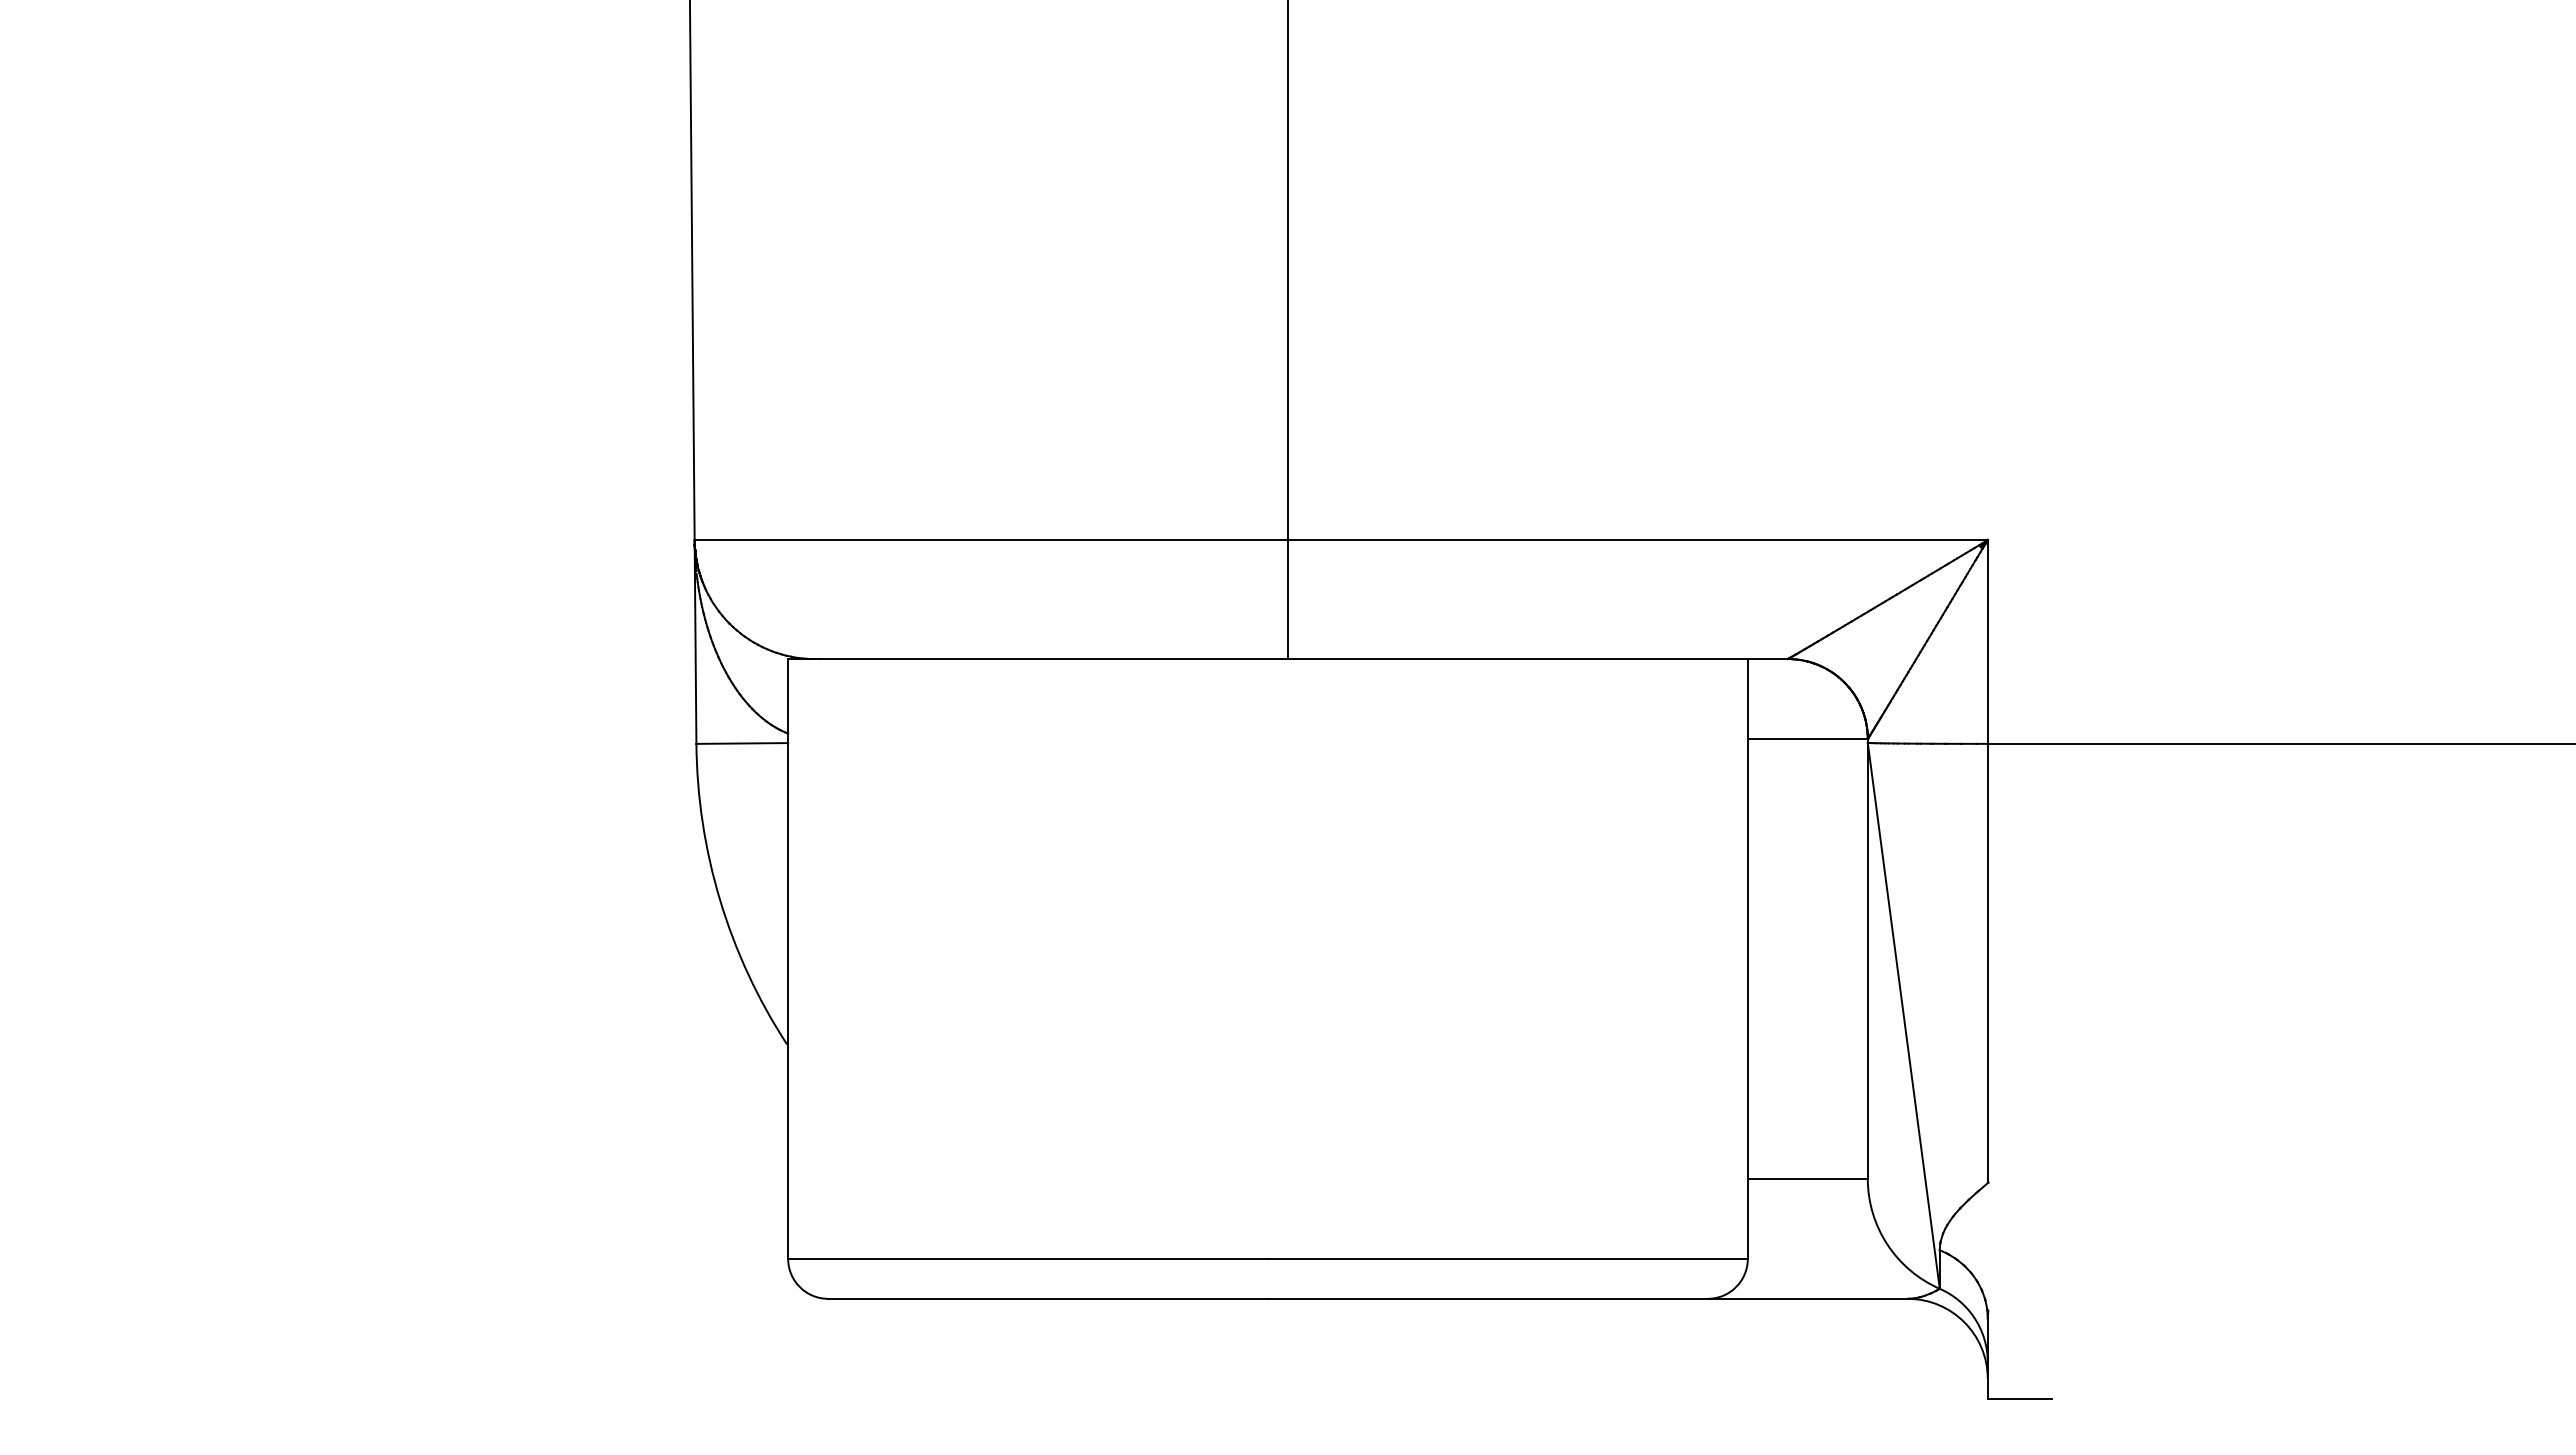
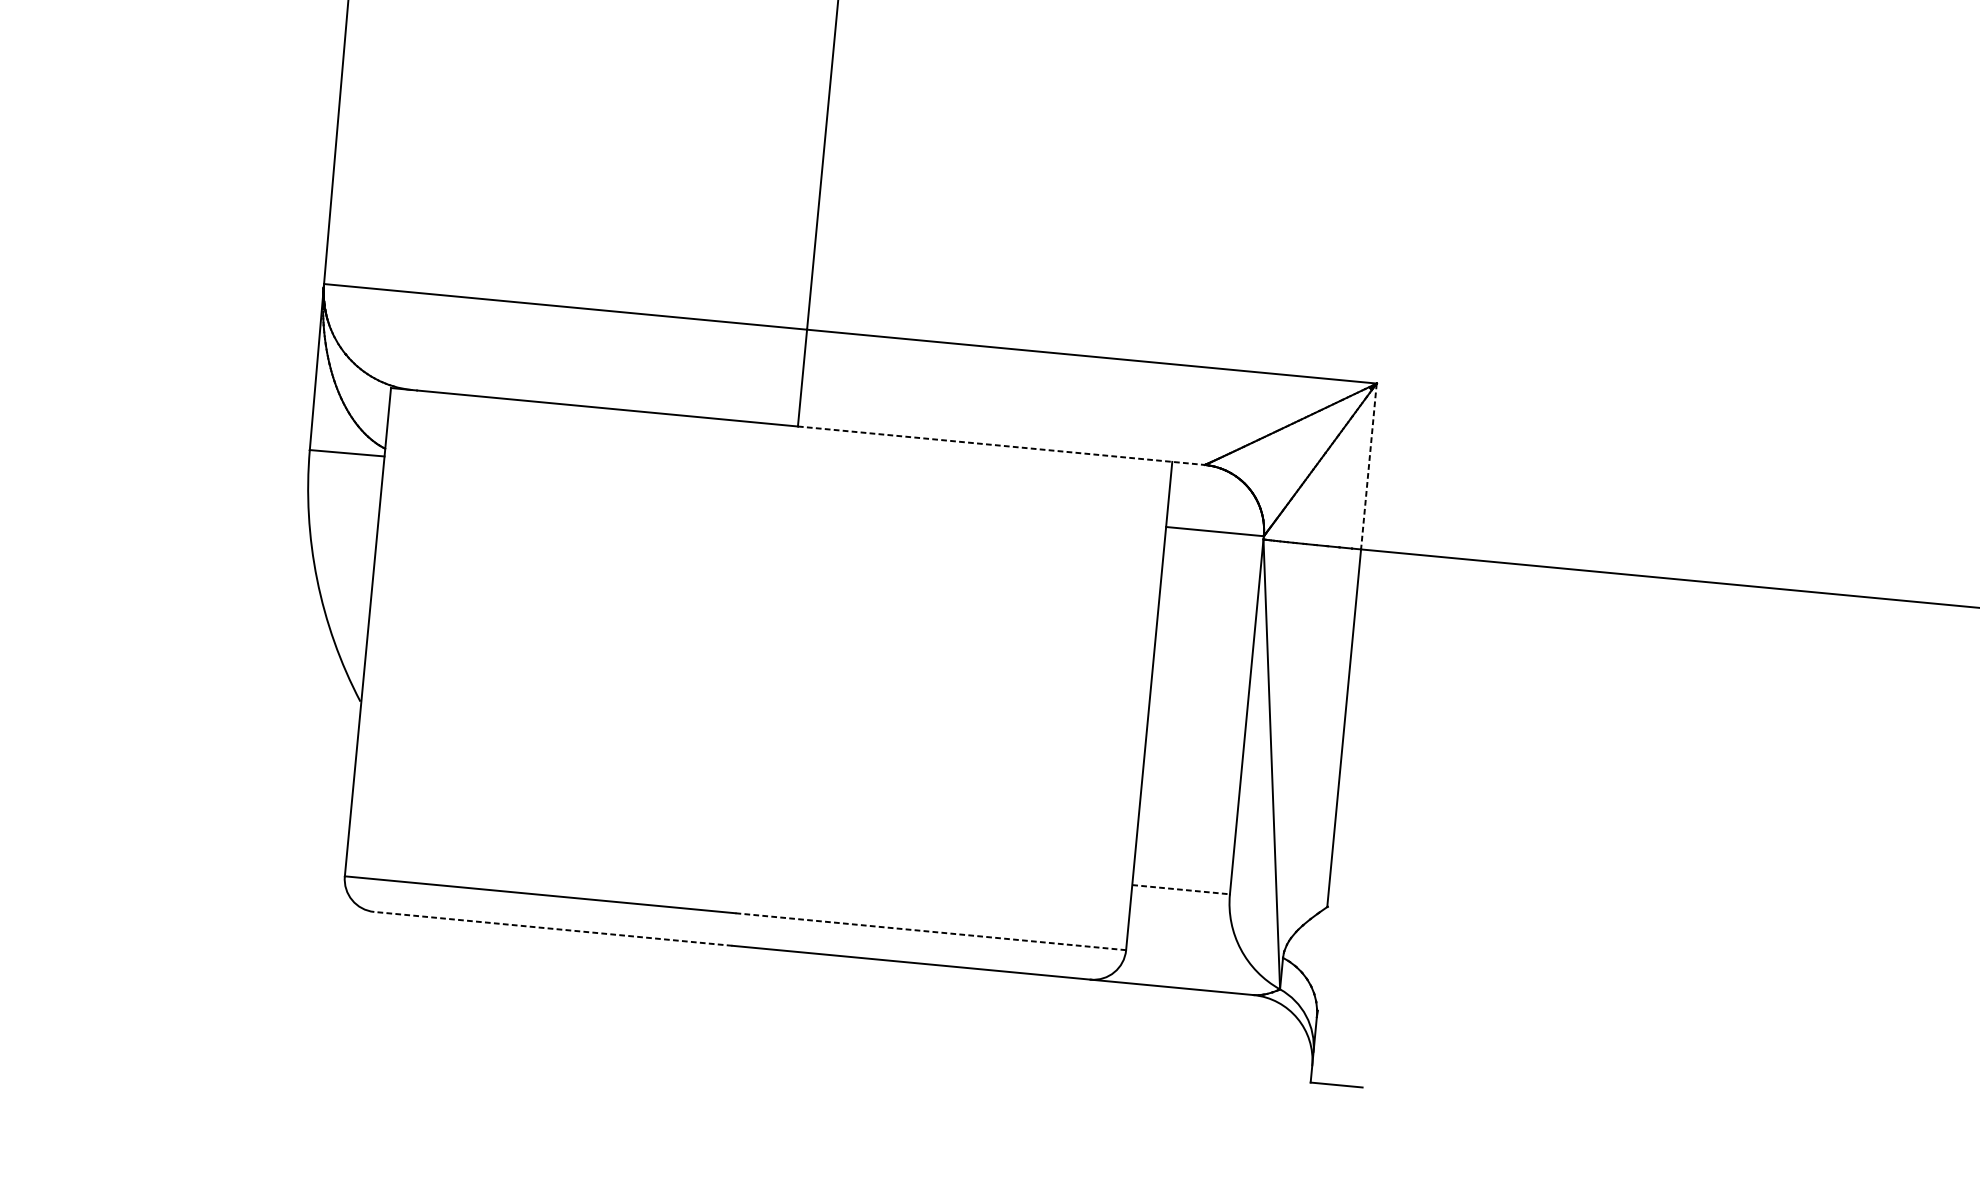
line: (1987, 642) -> (1368, 466), solid -> dashed
line: (1537, 659) -> (1001, 446), solid -> dashed
line: (1807, 1178) -> (1180, 889), solid -> dashed
line: (1507, 1258) -> (930, 931), solid -> dashed
line: (1048, 1298) -> (553, 928), solid -> dashed

